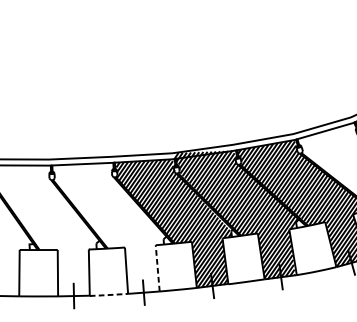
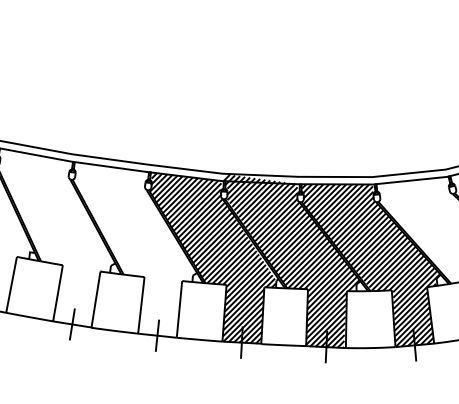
line: (157, 267) -> (179, 308), dashed -> solid
line: (108, 294) -> (114, 330), dashed -> solid

